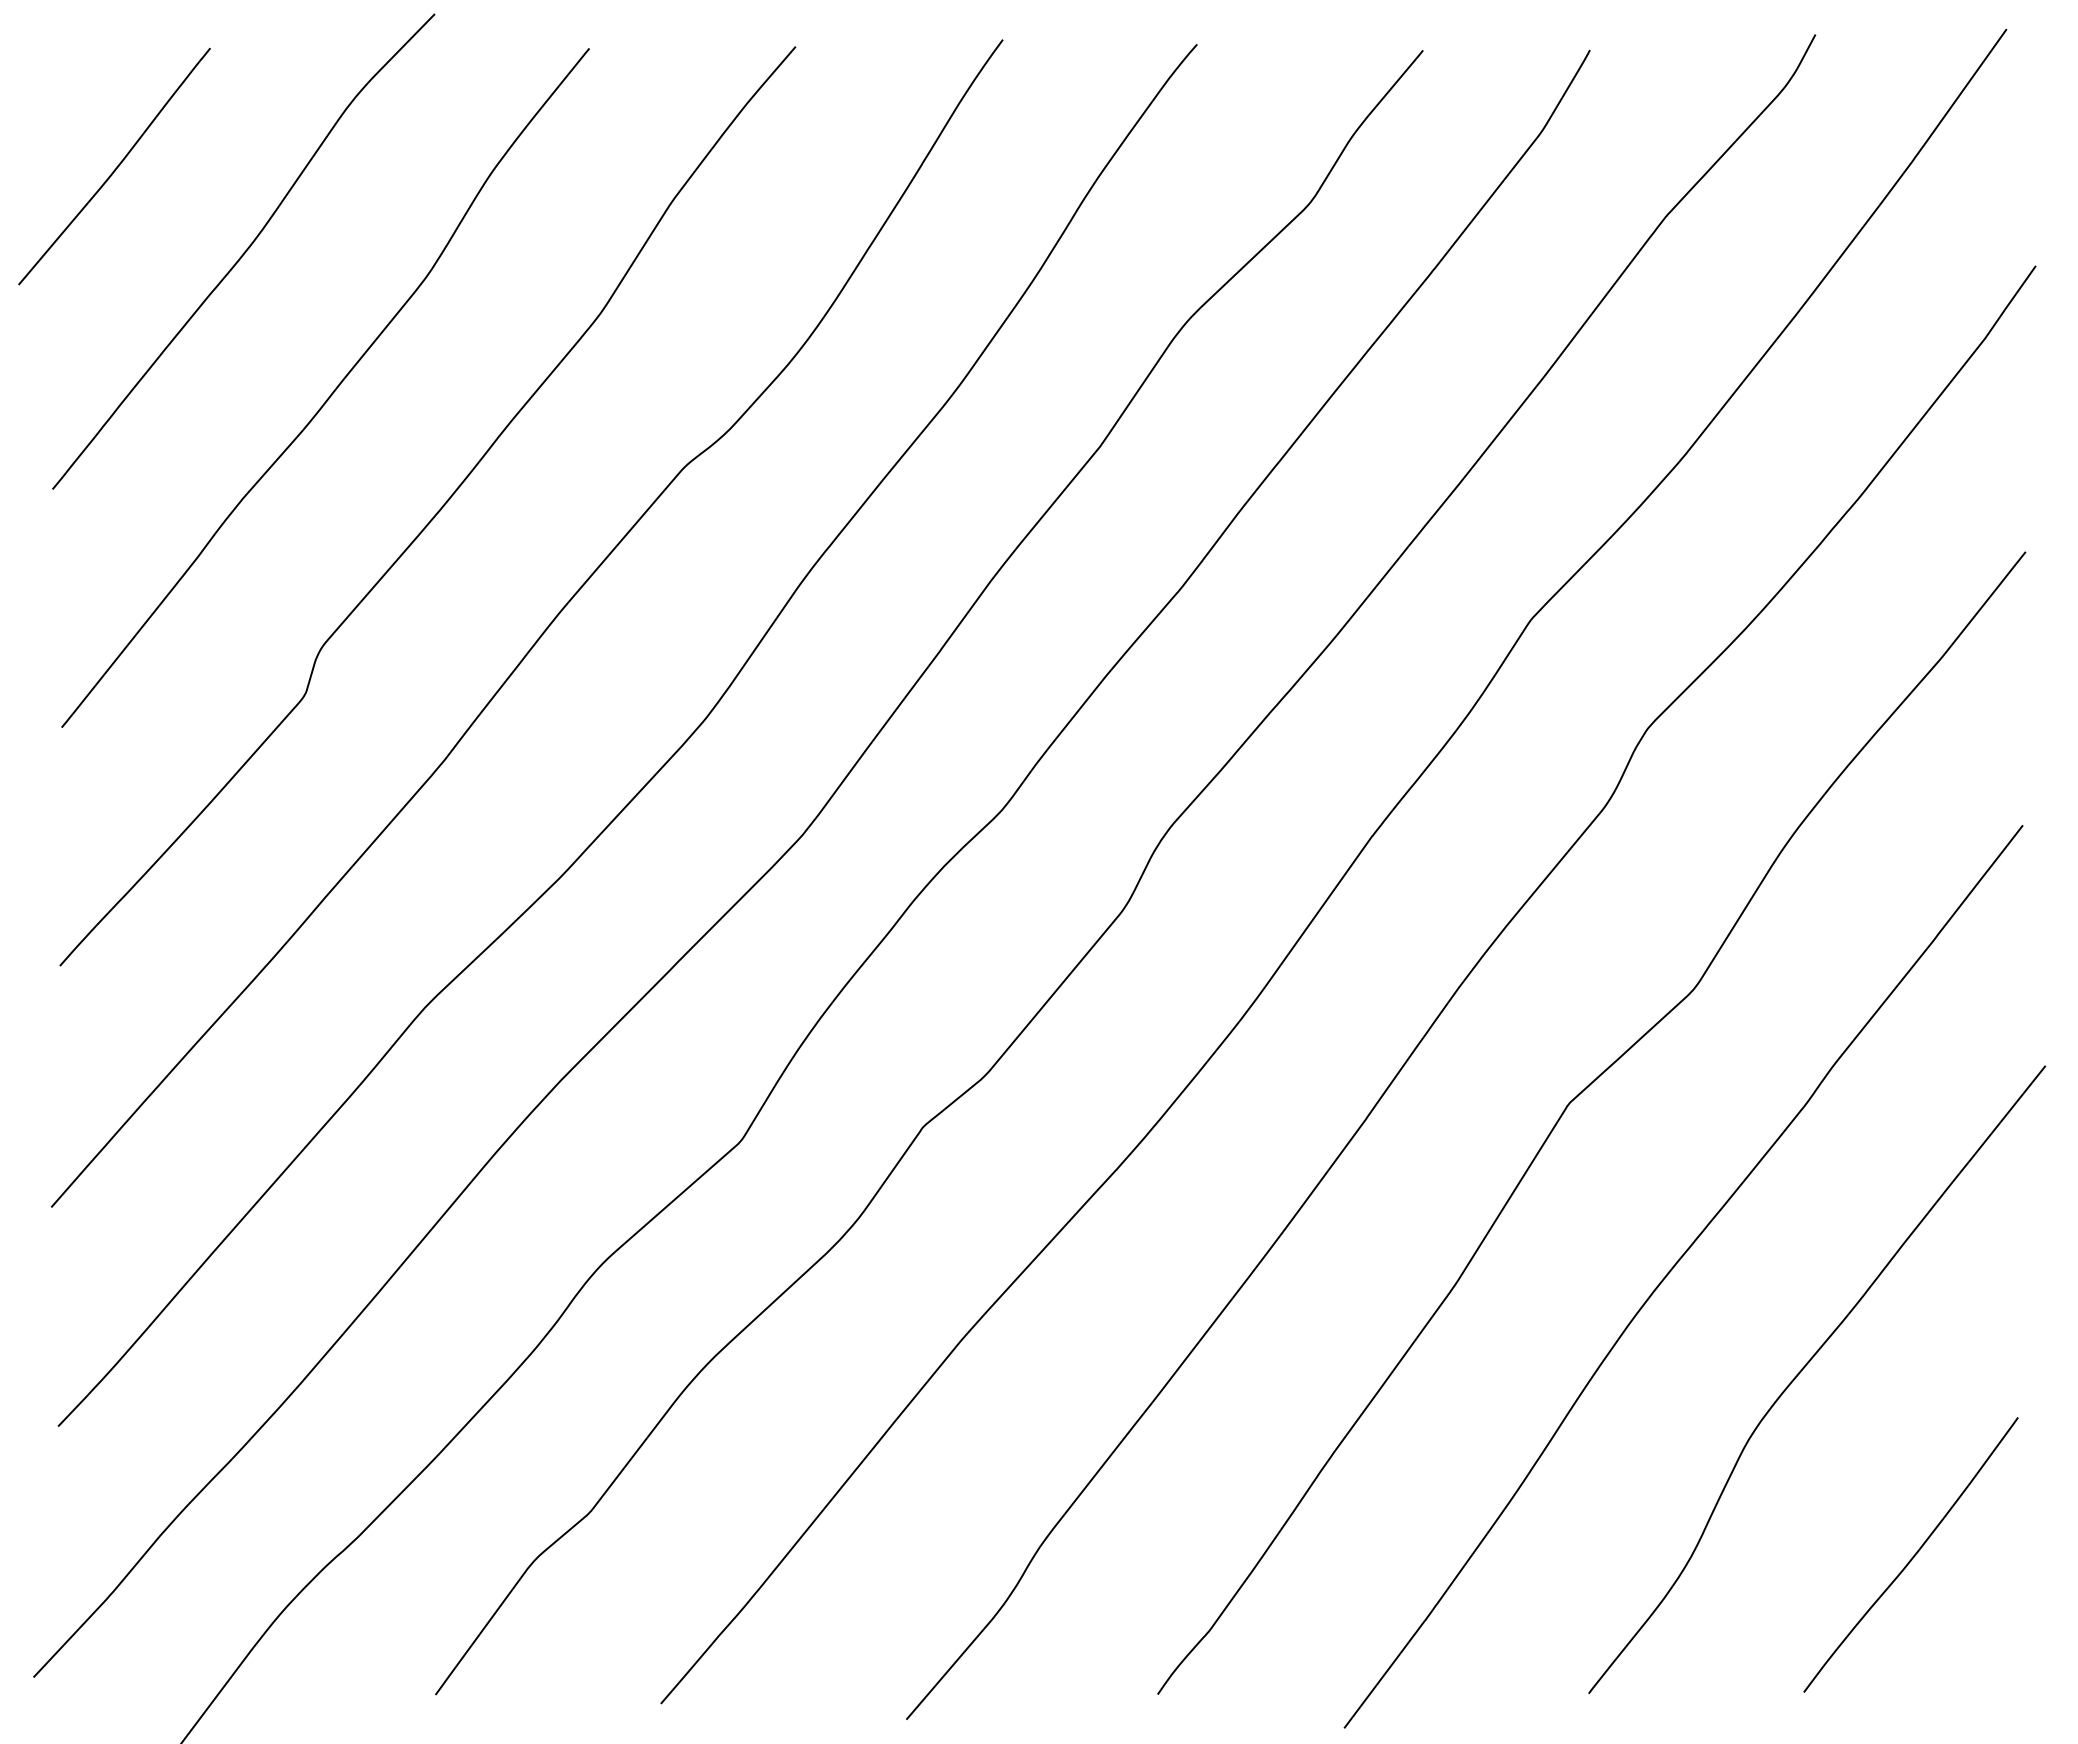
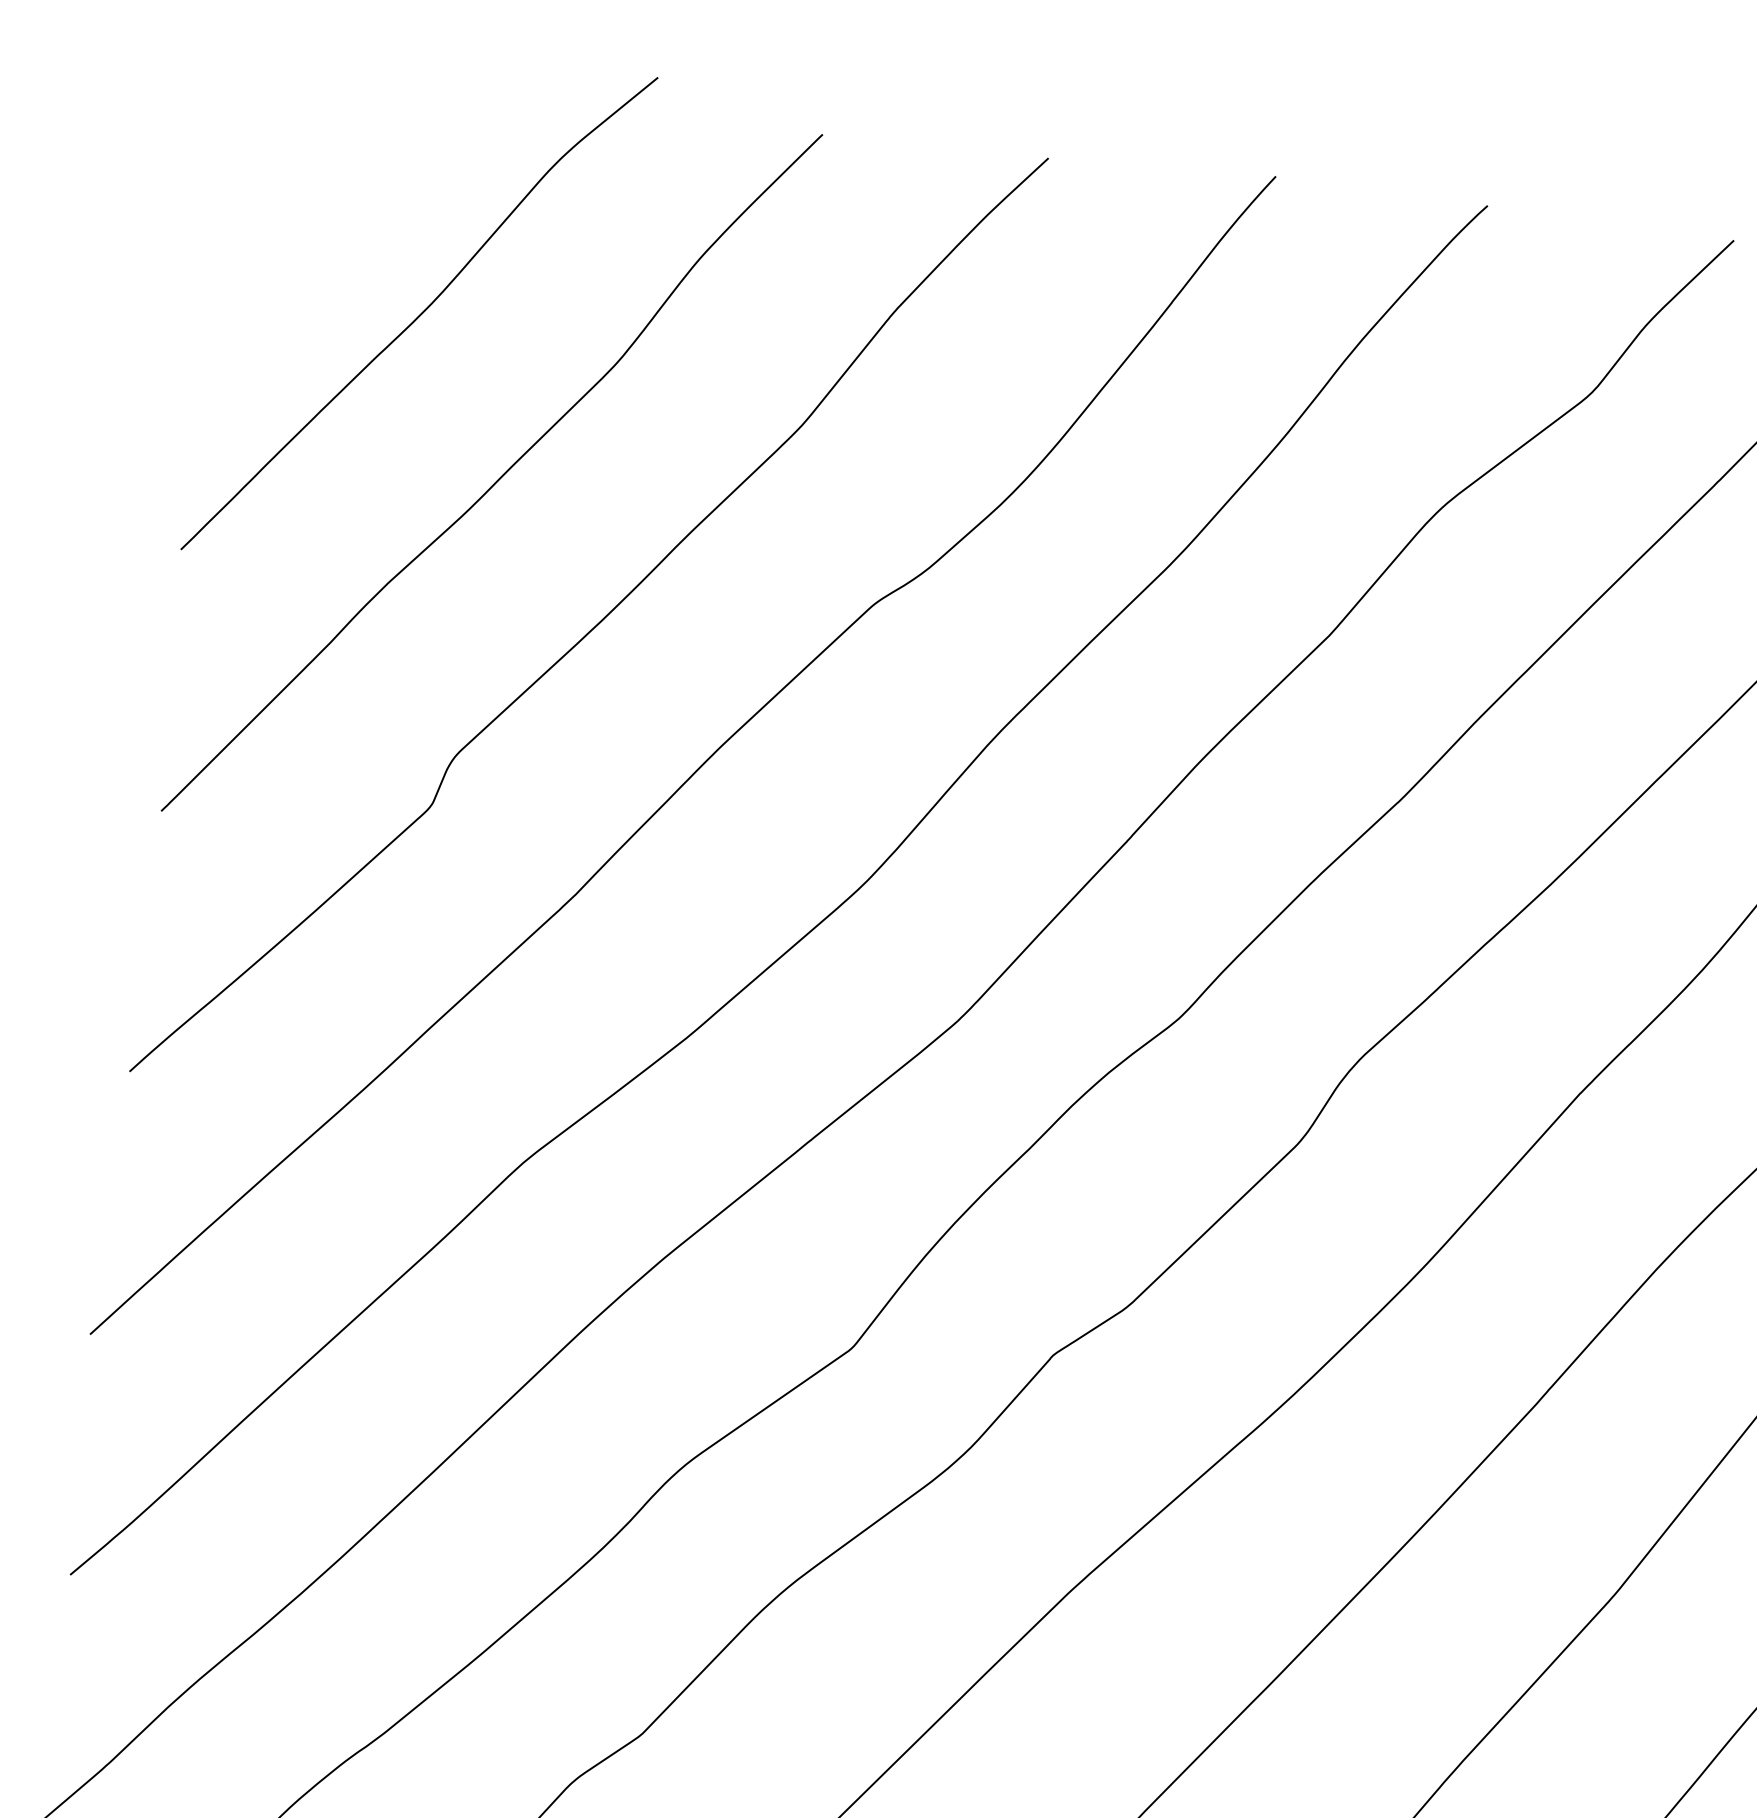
curve: (116, 166) -> (290, 204), removed

